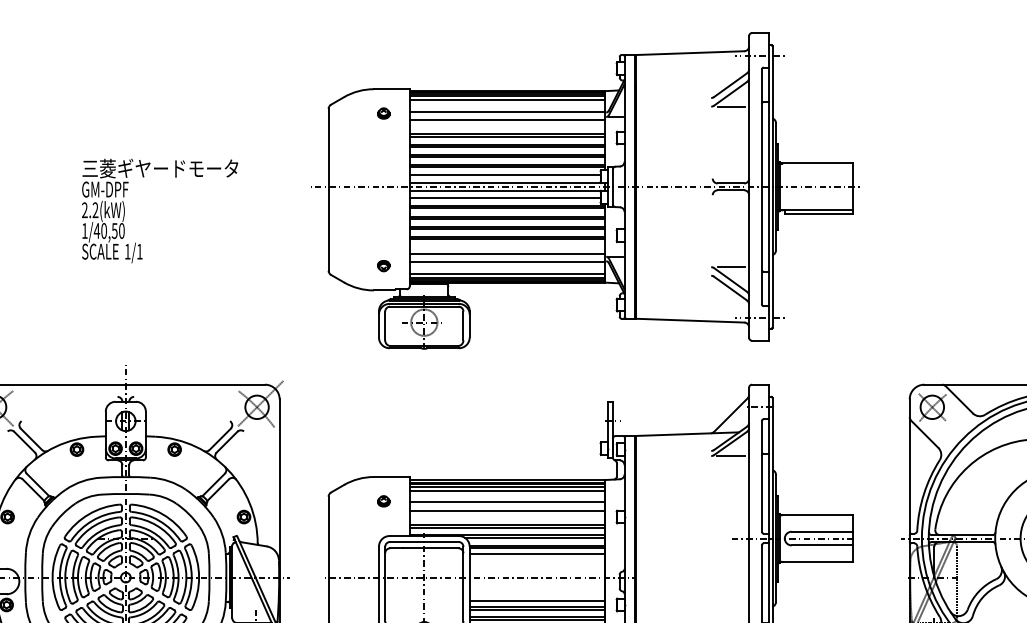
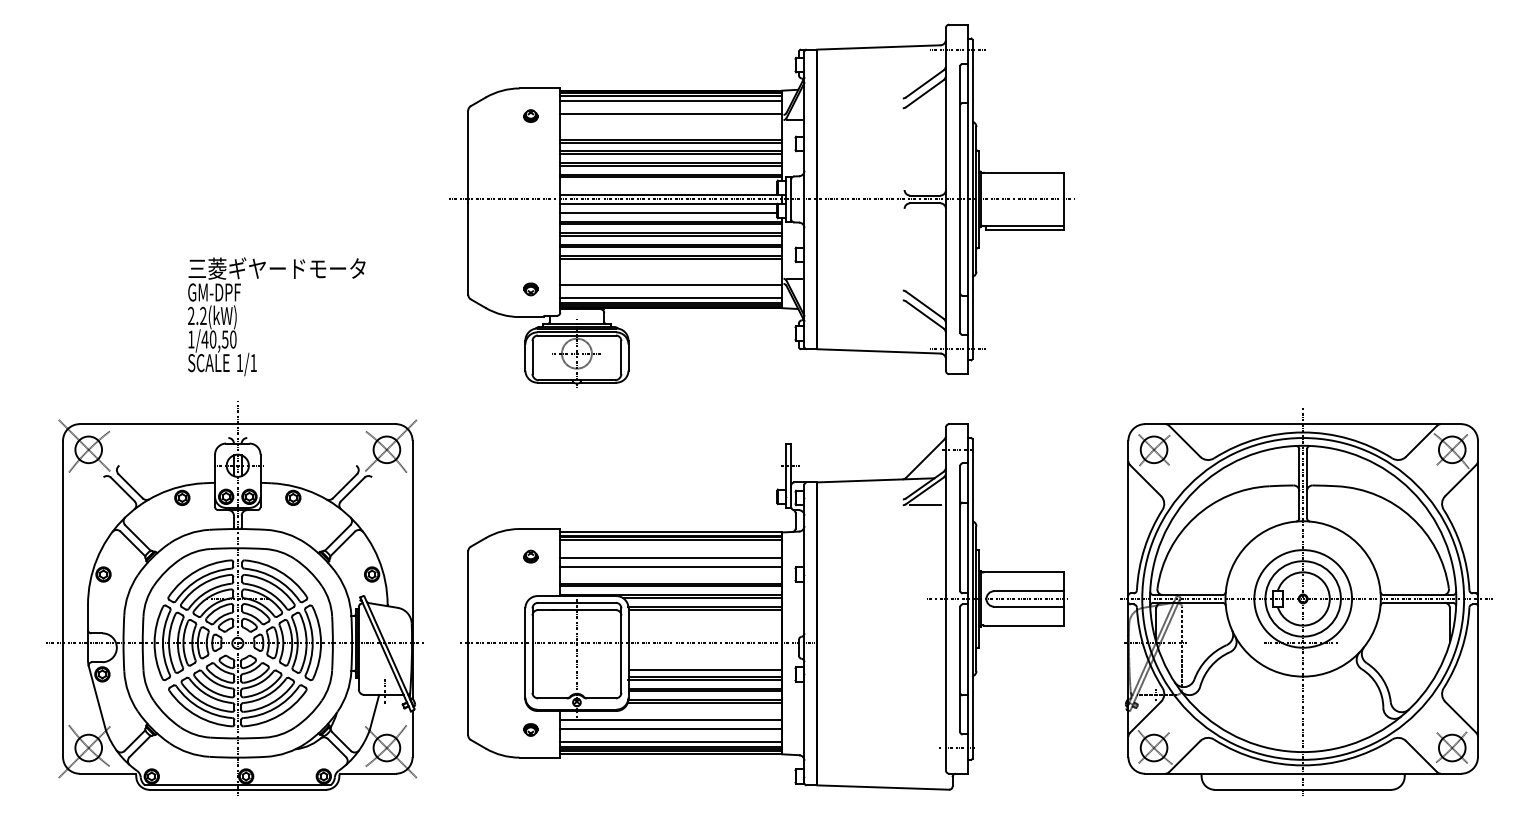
line: (731, 106) -> (925, 108), removed
line: (507, 120) -> (671, 123), removed
line: (504, 175) -> (668, 186), removed
text: (159, 210) -> (276, 316), moved
line: (507, 253) -> (671, 275), removed
line: (731, 267) -> (925, 290), removed
line: (507, 490) -> (671, 544), removed
line: (537, 554) -> (705, 616), removed

